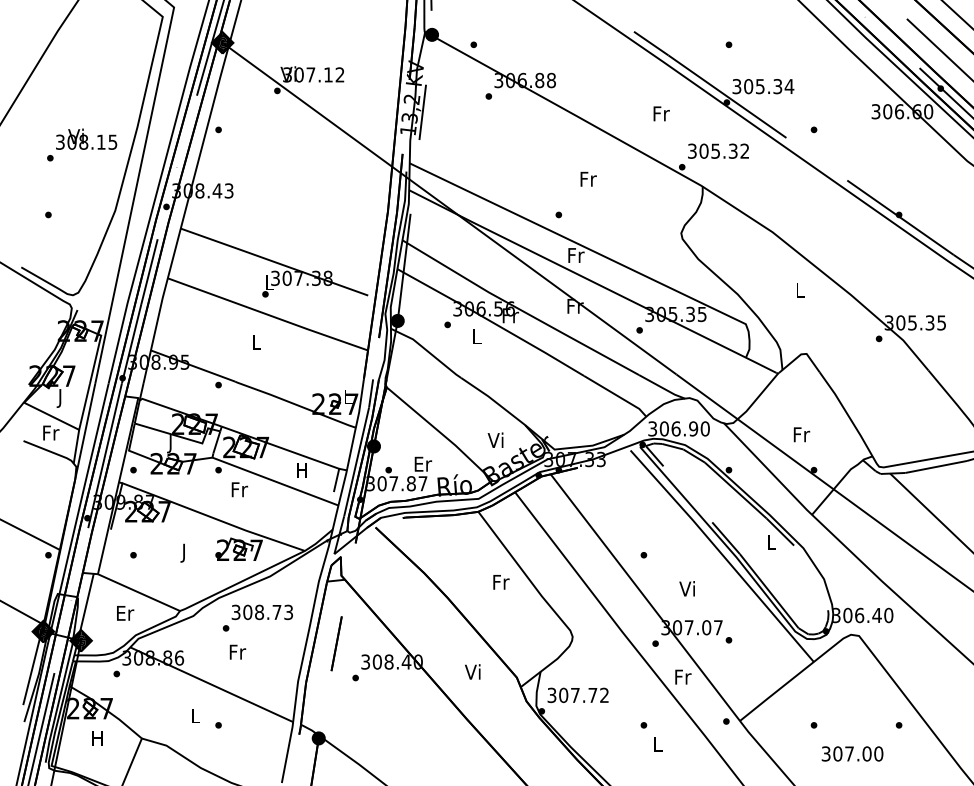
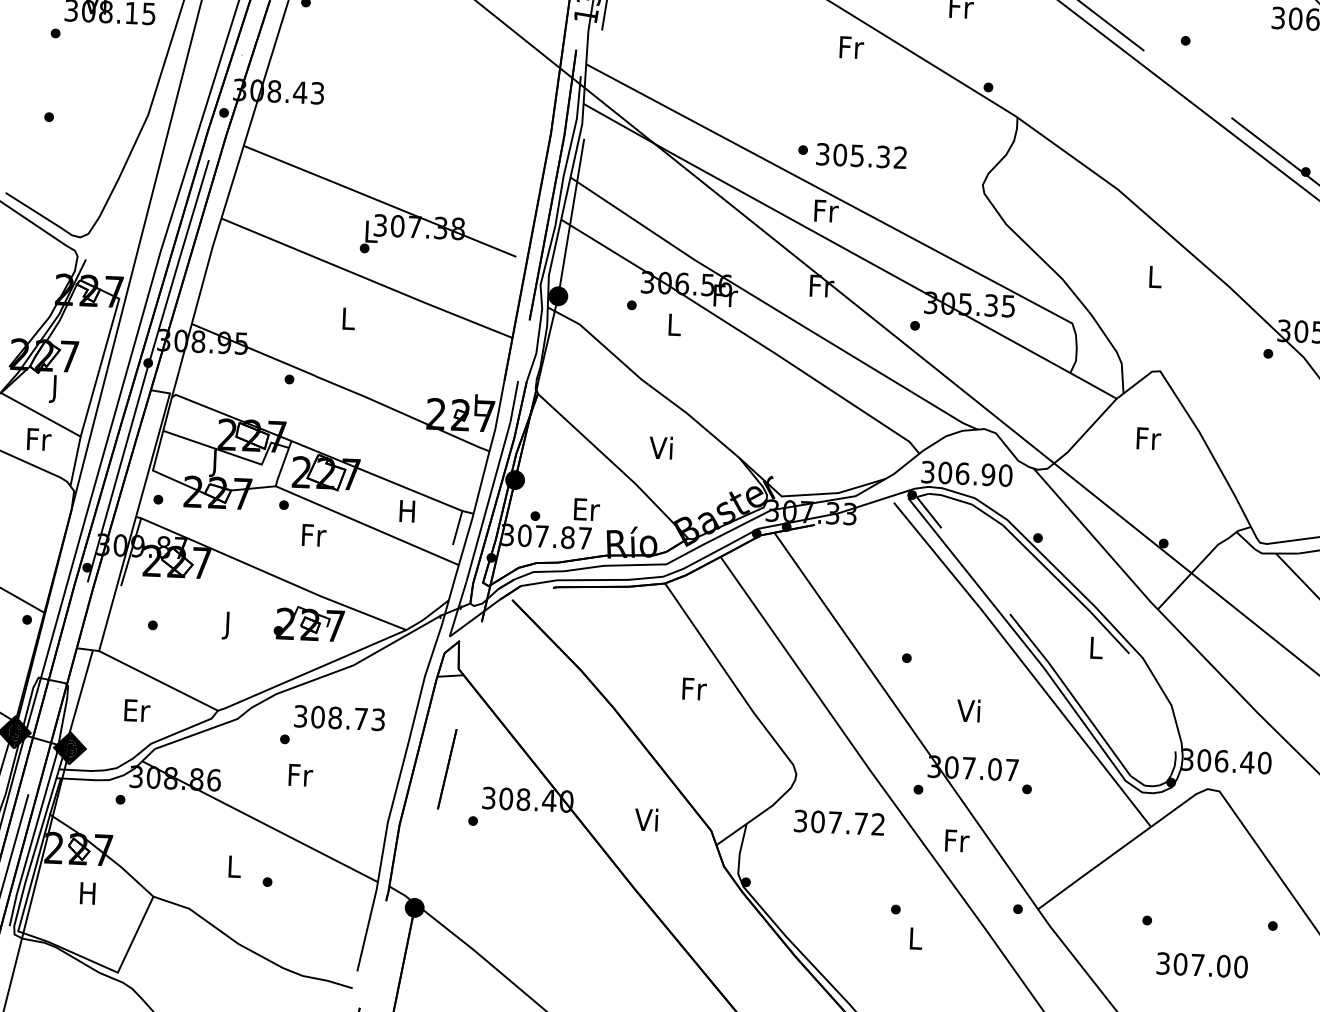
text: (718, 150) -> (861, 154), moved
text: (588, 178) -> (851, 46), moved
text: (801, 434) -> (1148, 438), moved
text: (495, 439) -> (660, 446), moved
text: (577, 694) -> (838, 821), moved

